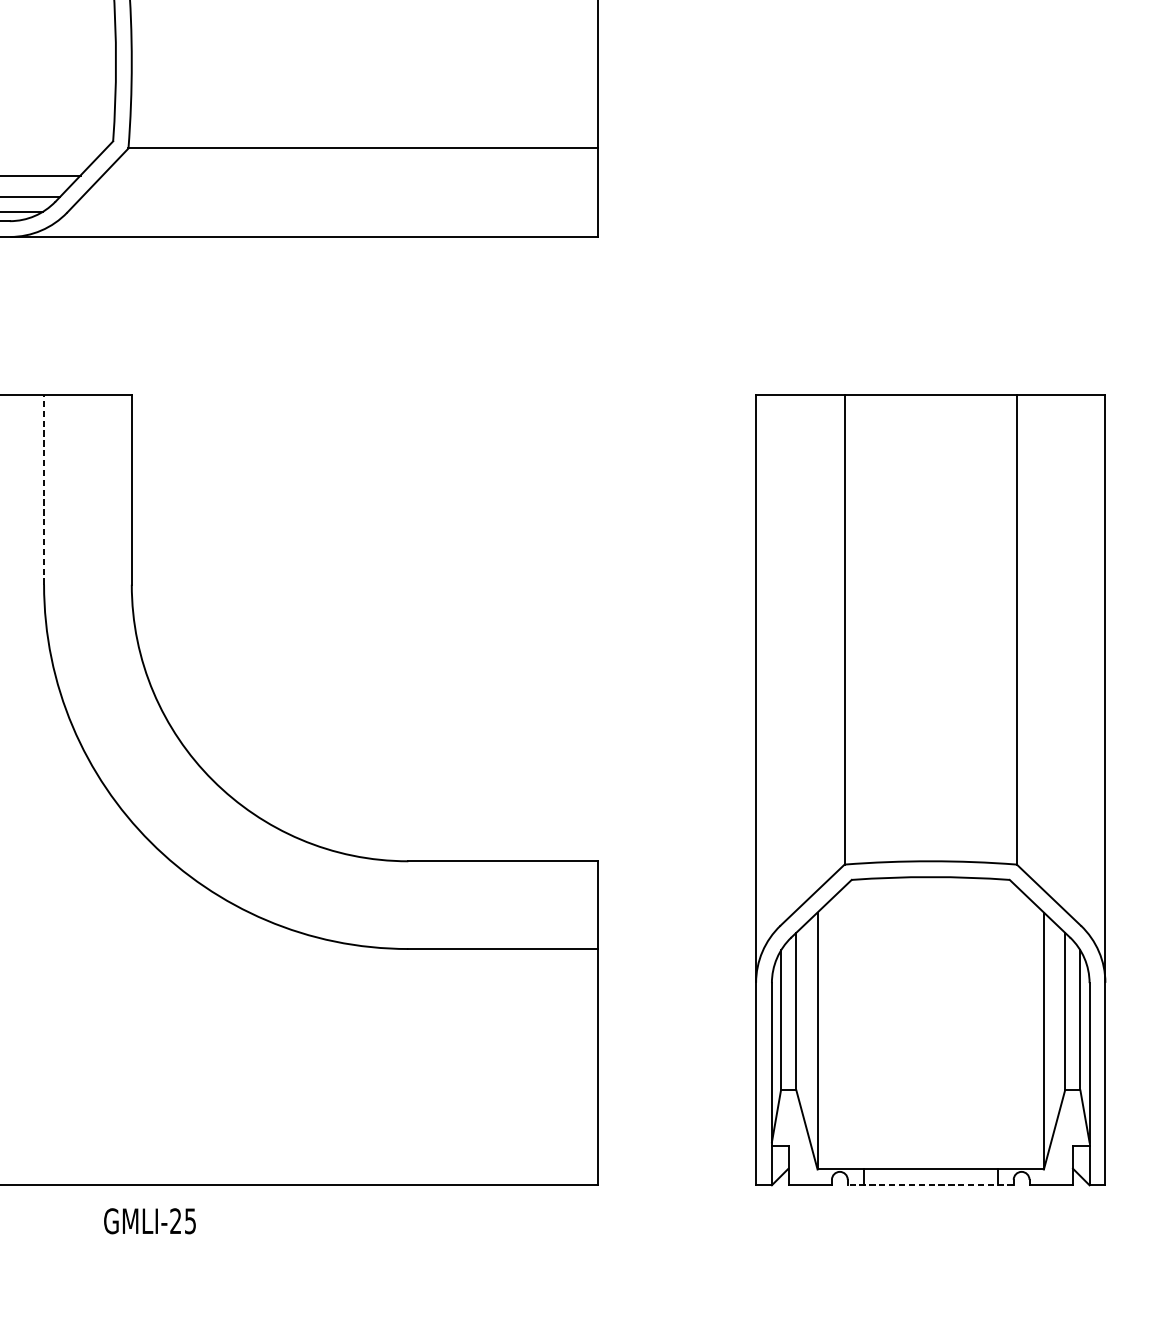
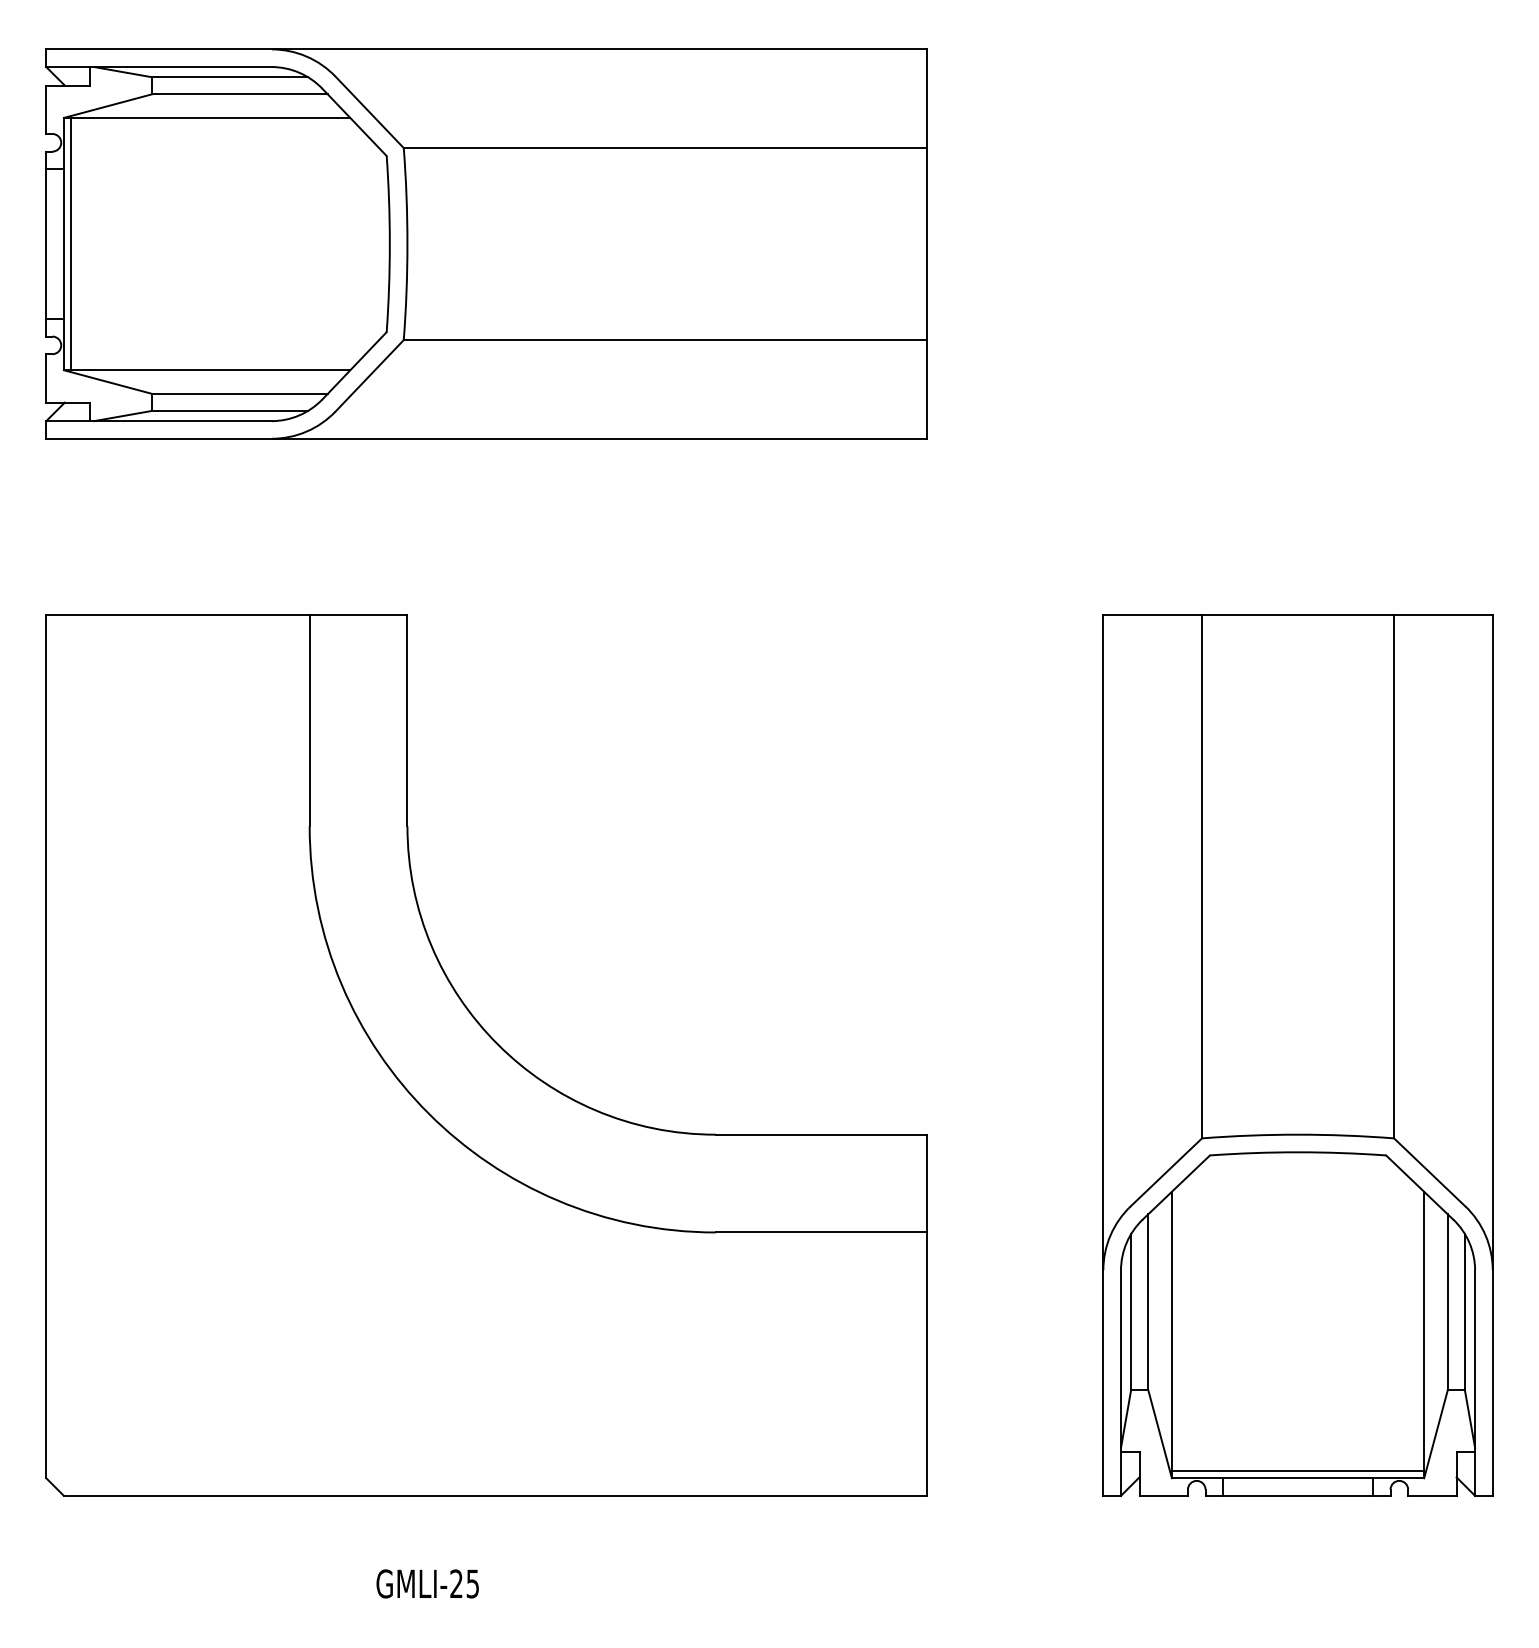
line: (43, 489) -> (309, 720), dashed -> solid
line: (930, 1162) -> (1297, 1470), added
line: (930, 1184) -> (1297, 1495), dashed -> solid
text: (149, 1220) -> (427, 1583), moved

